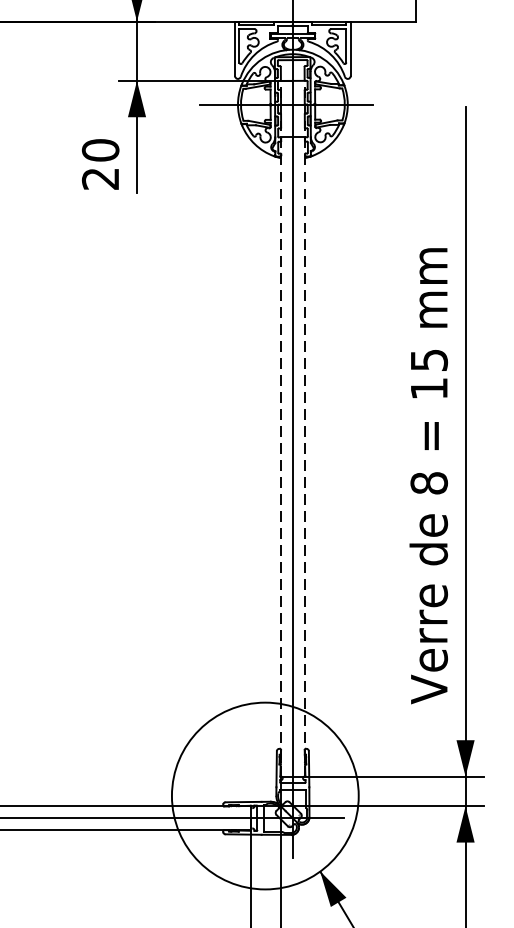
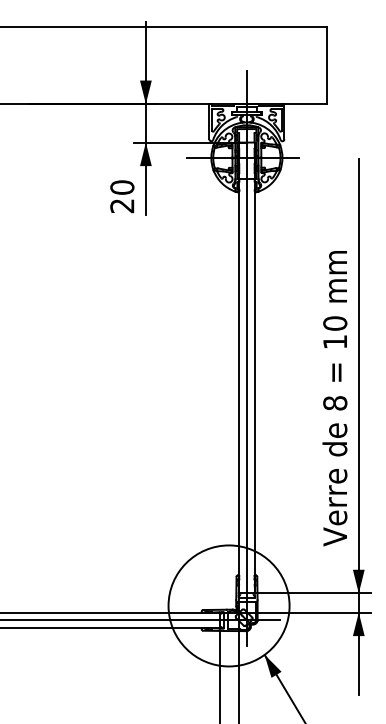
text: (429, 360) -> (335, 323), 15 -> 10
line: (281, 428) -> (239, 367), dashed -> solid
line: (304, 428) -> (254, 367), dashed -> solid

